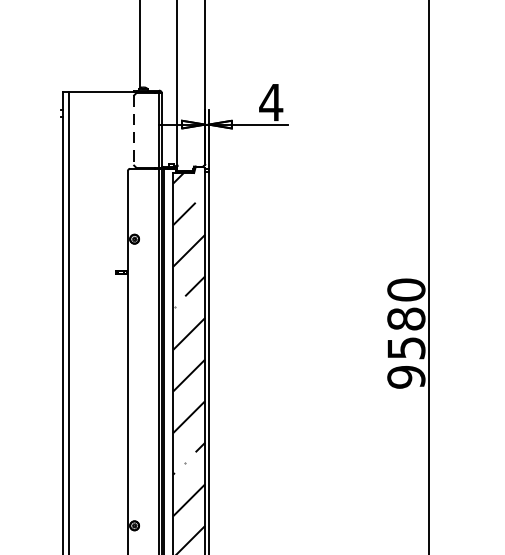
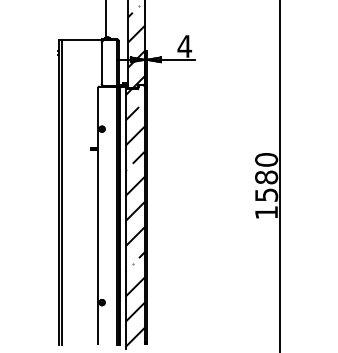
hatch: (191, 102) -> (136, 46), added
line: (133, 130) -> (101, 63), dashed -> solid
text: (406, 376) -> (266, 212), 9580 -> 1580

